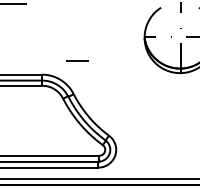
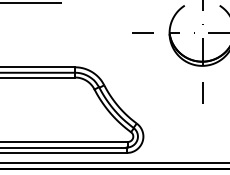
line: (77, 60) -> (142, 32), moved
line: (180, 102) -> (202, 92), added

